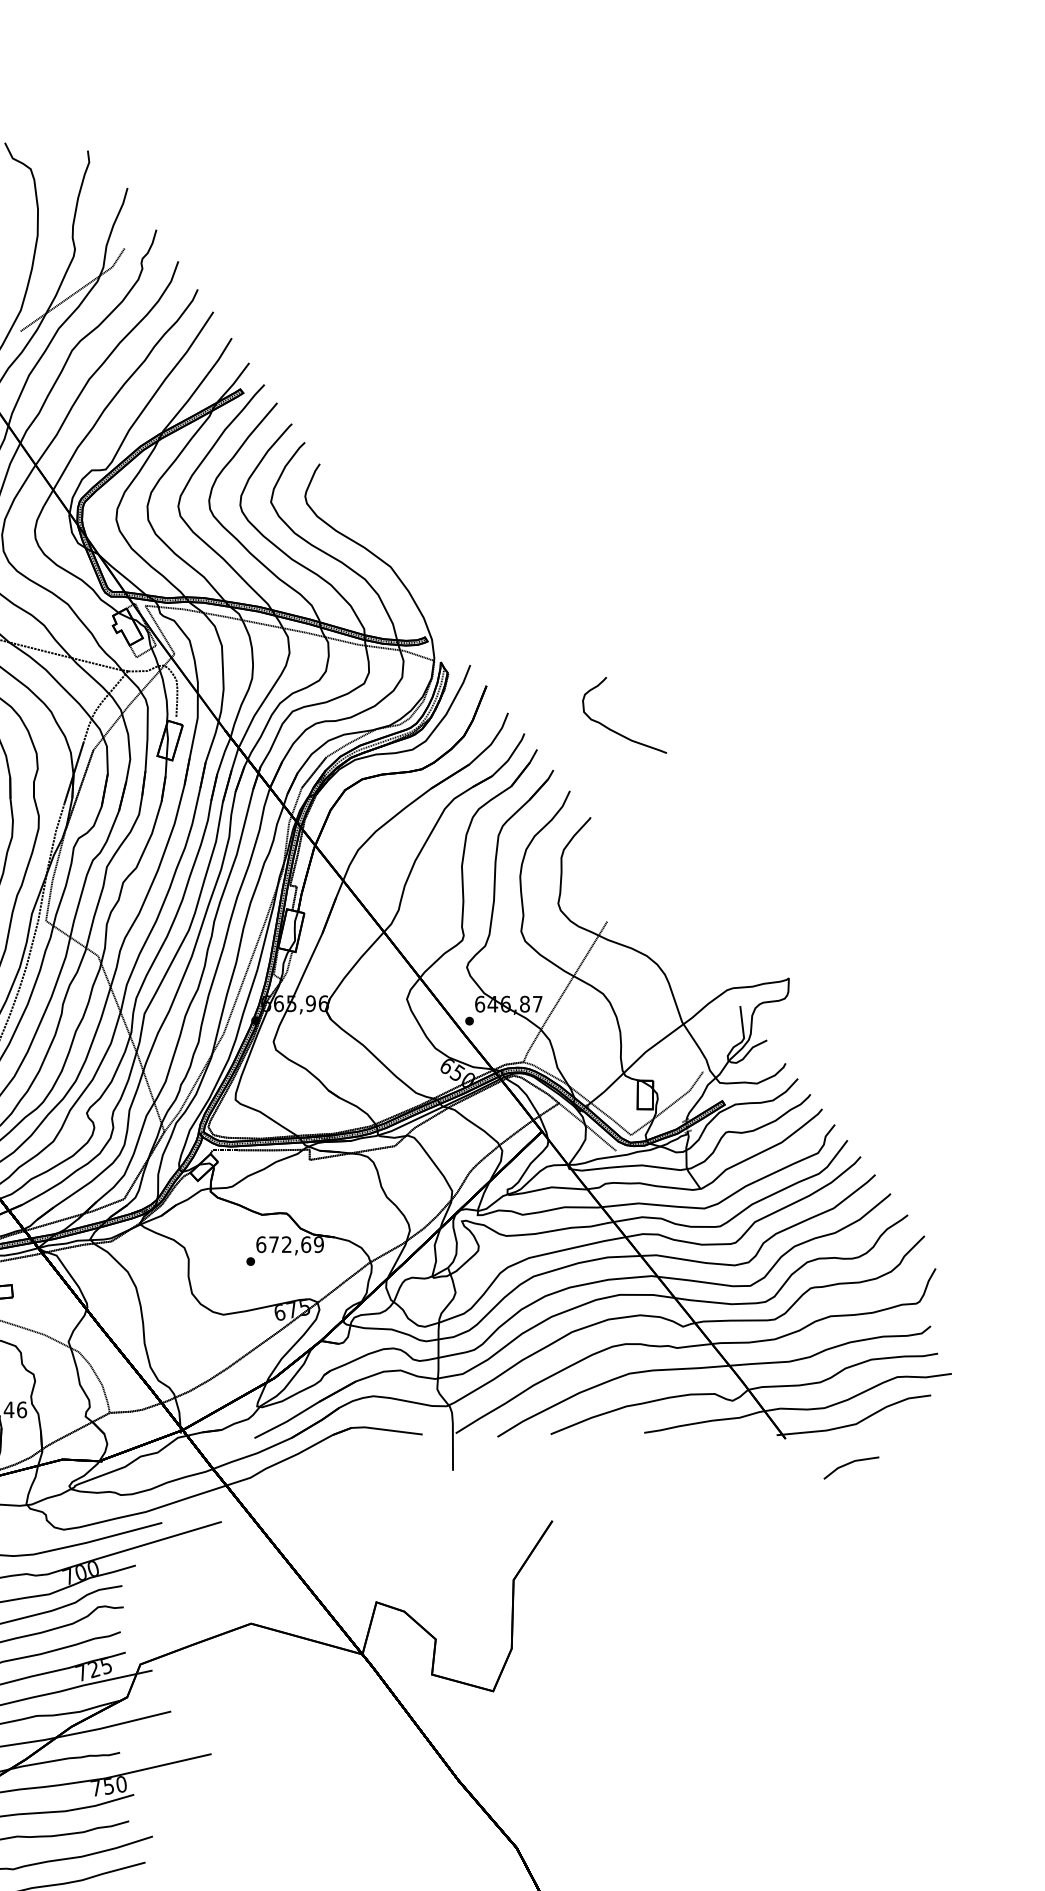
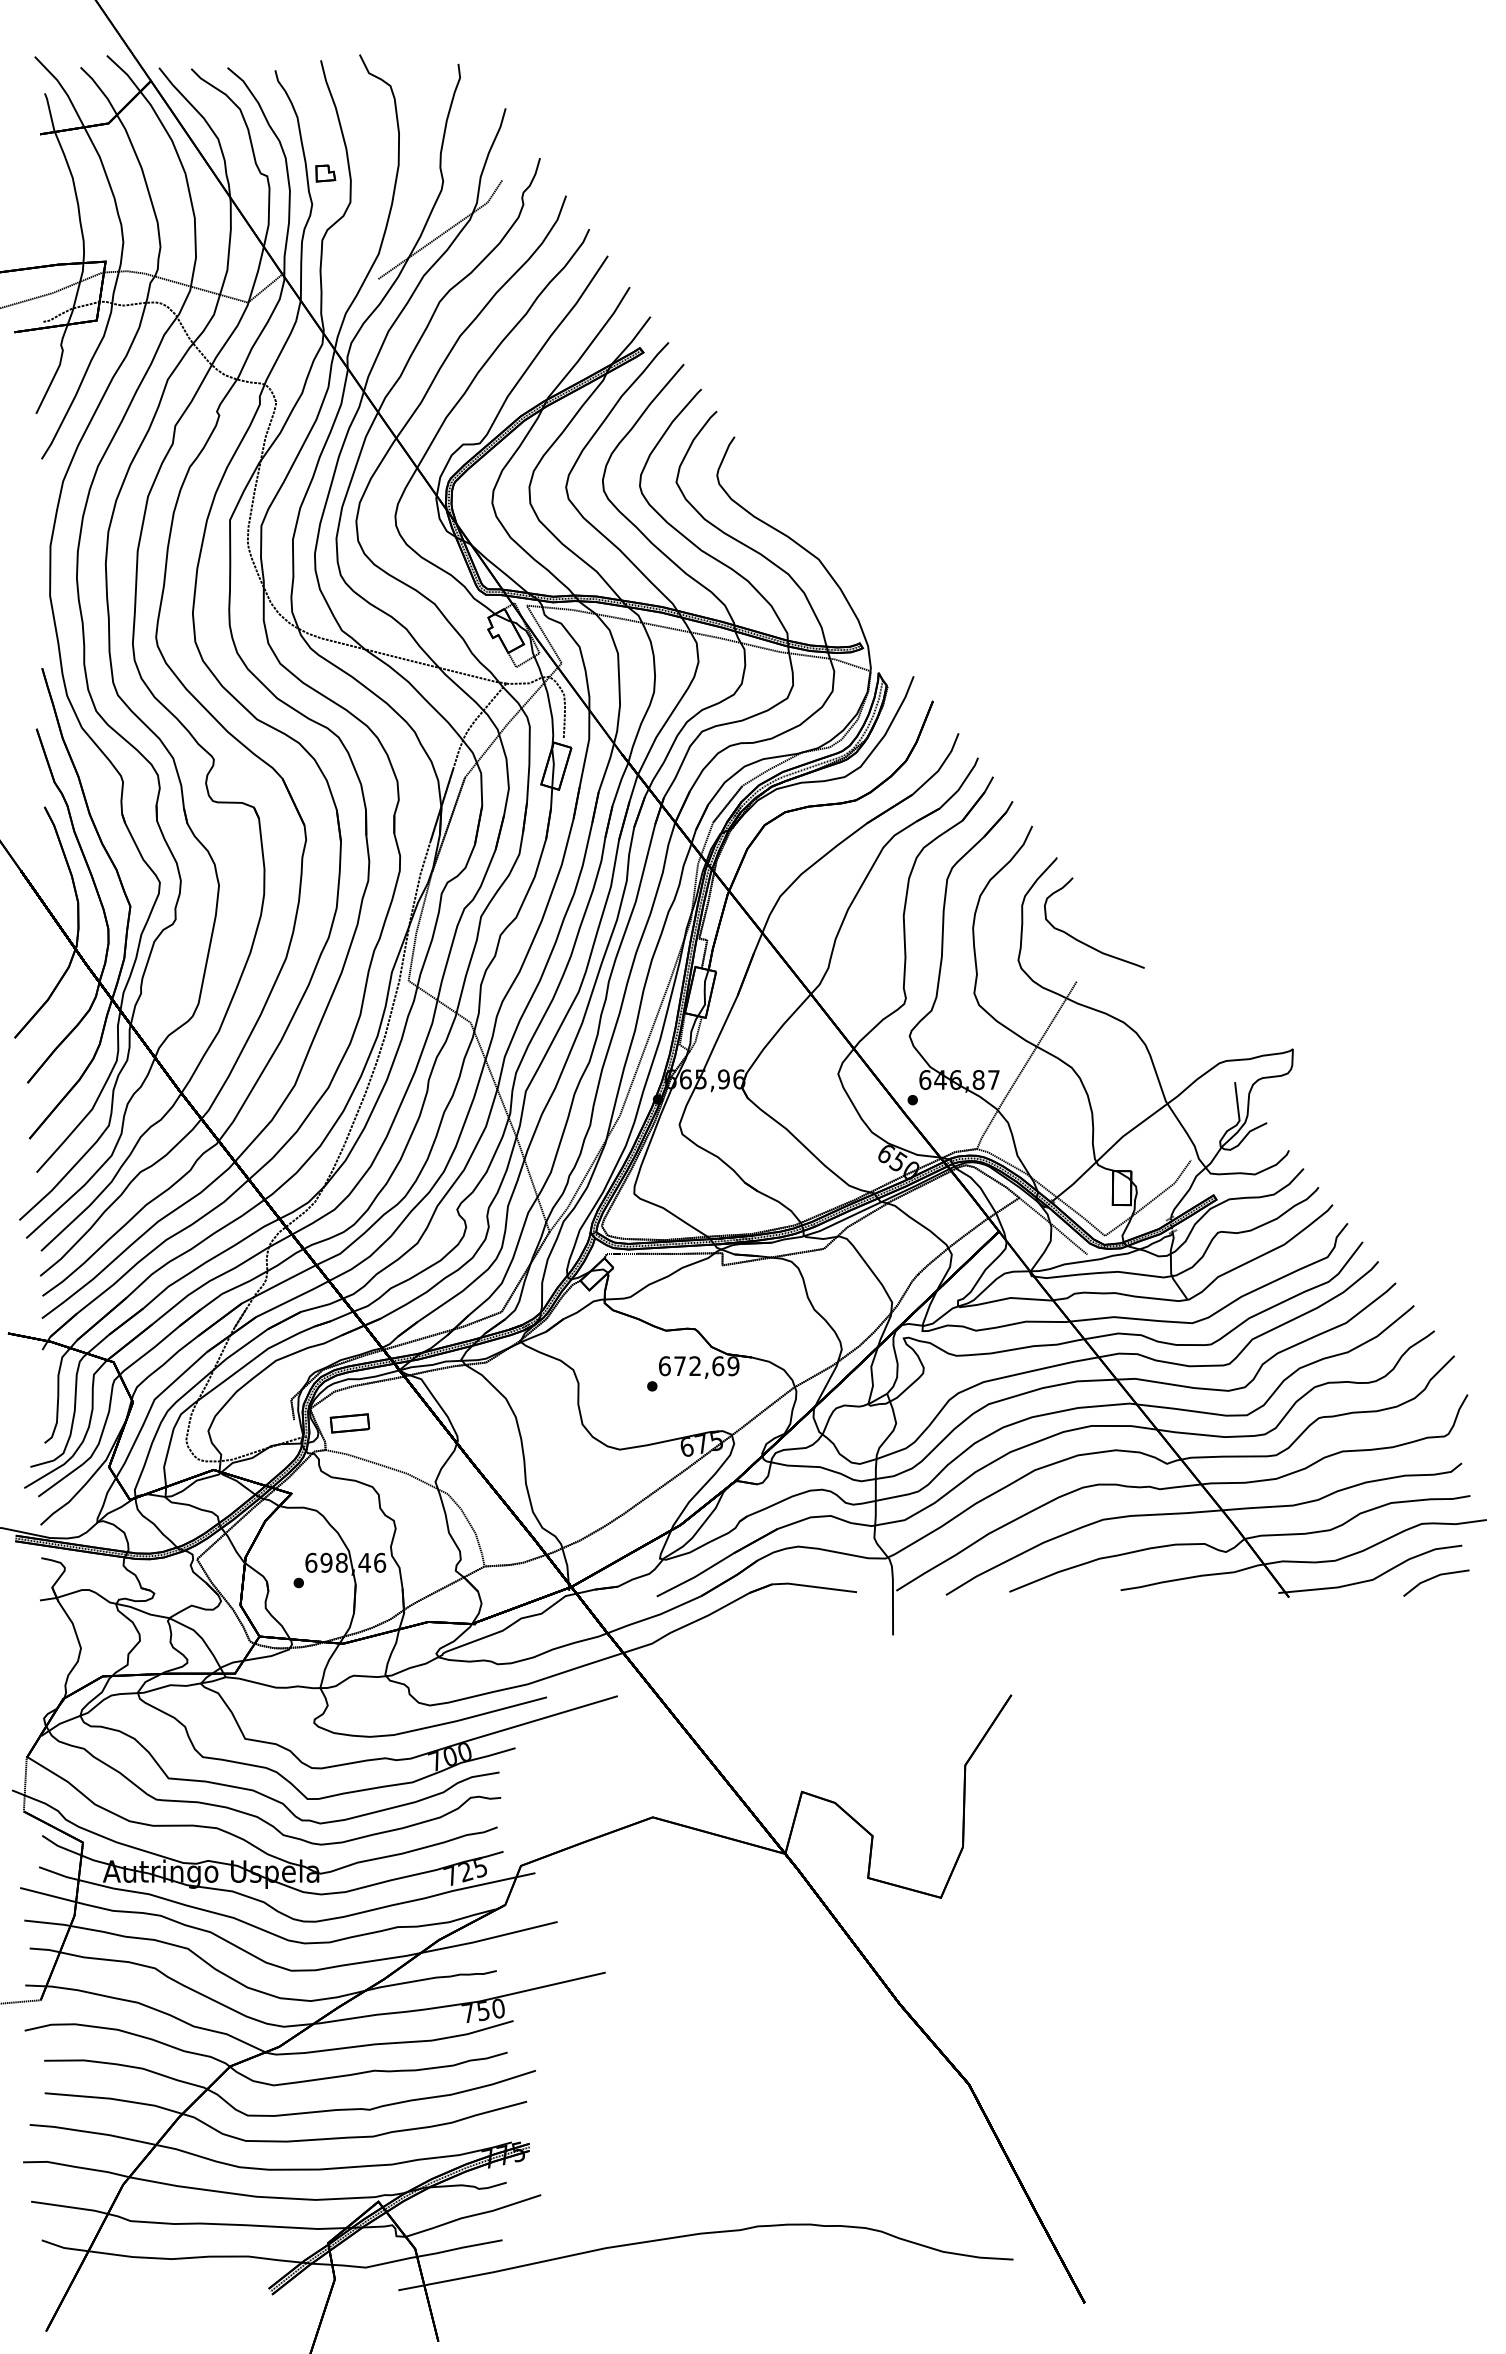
curve: (616, 731) -> (1084, 942), moved
line: (849, 1464) -> (1434, 1578), moved

